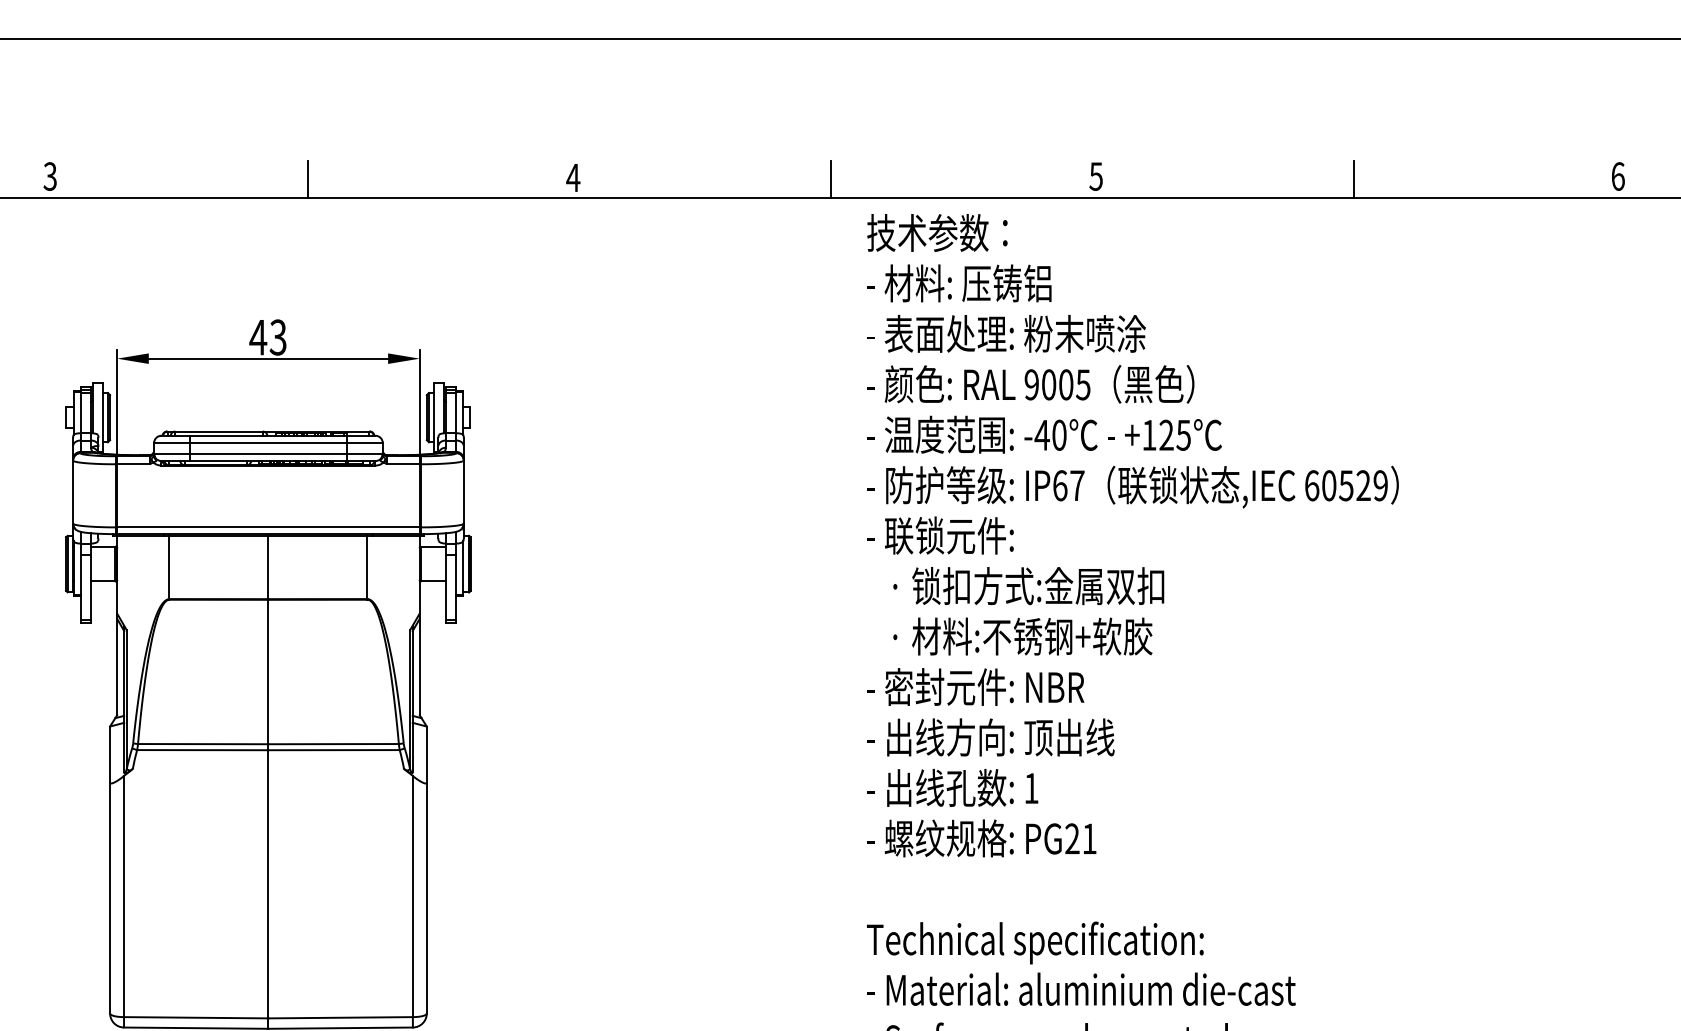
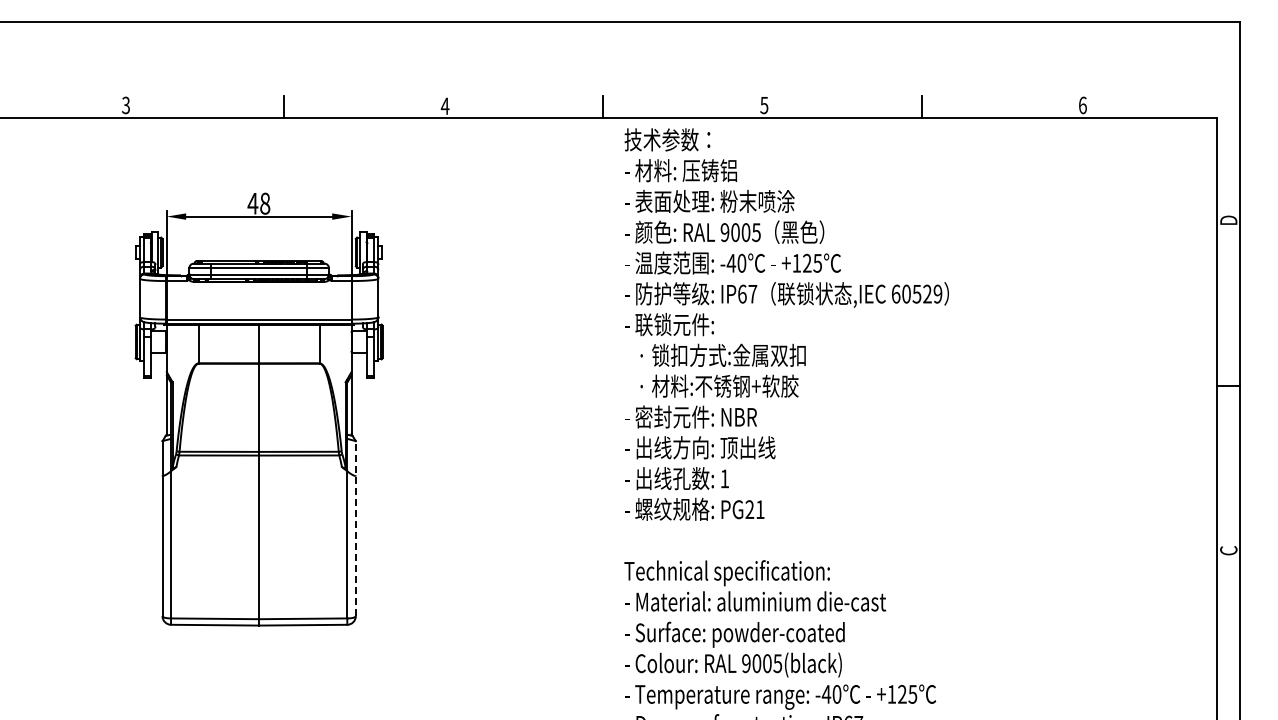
text: (278, 337) -> (265, 203), 43 -> 48
line: (426, 869) -> (355, 528), solid -> dashed

